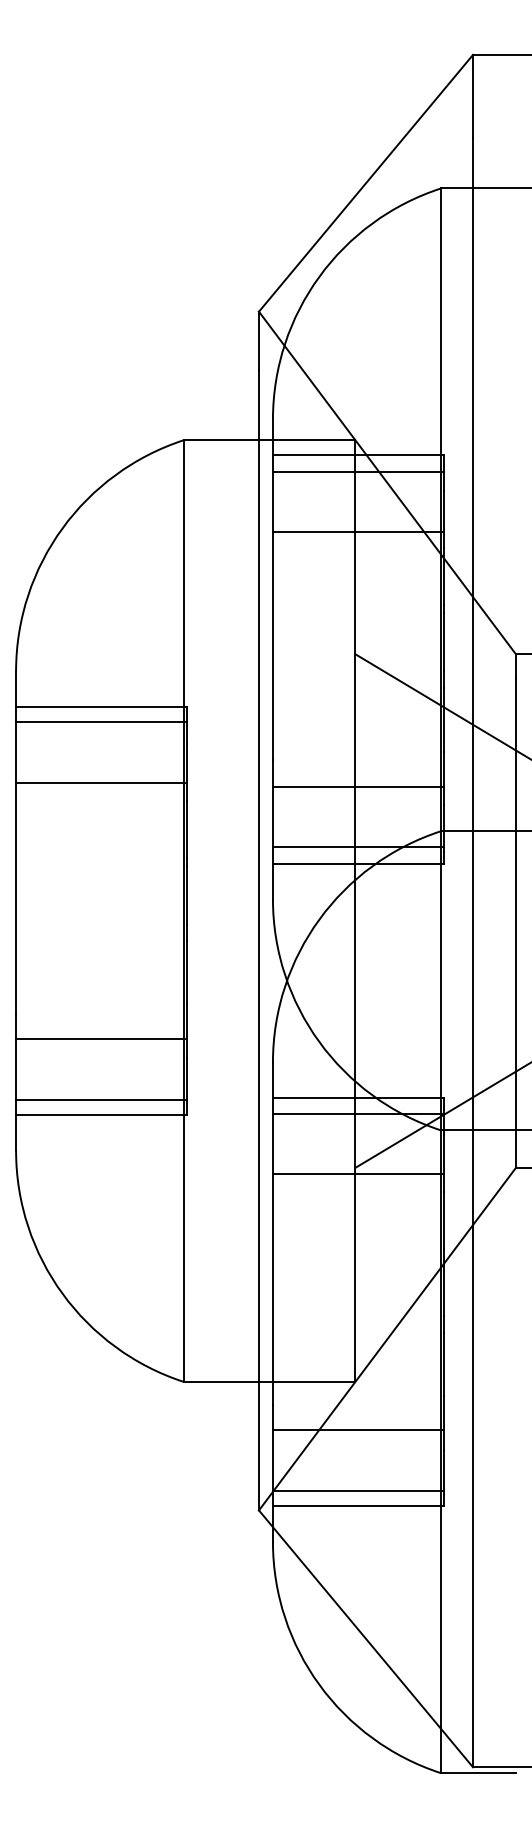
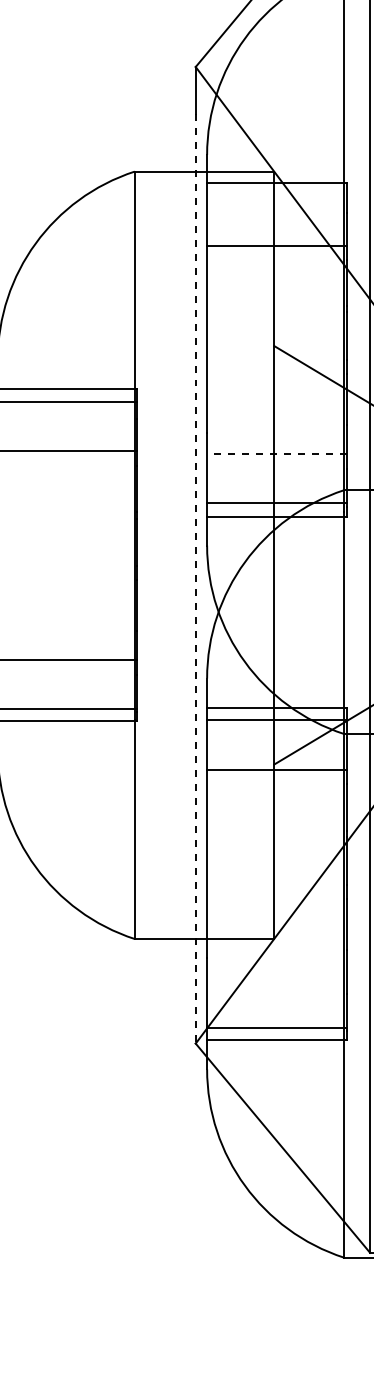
line: (358, 471) -> (276, 197), removed
line: (358, 787) -> (276, 454), solid -> dashed
line: (259, 940) -> (196, 579), solid -> dashed
line: (358, 1430) -> (276, 978), removed

